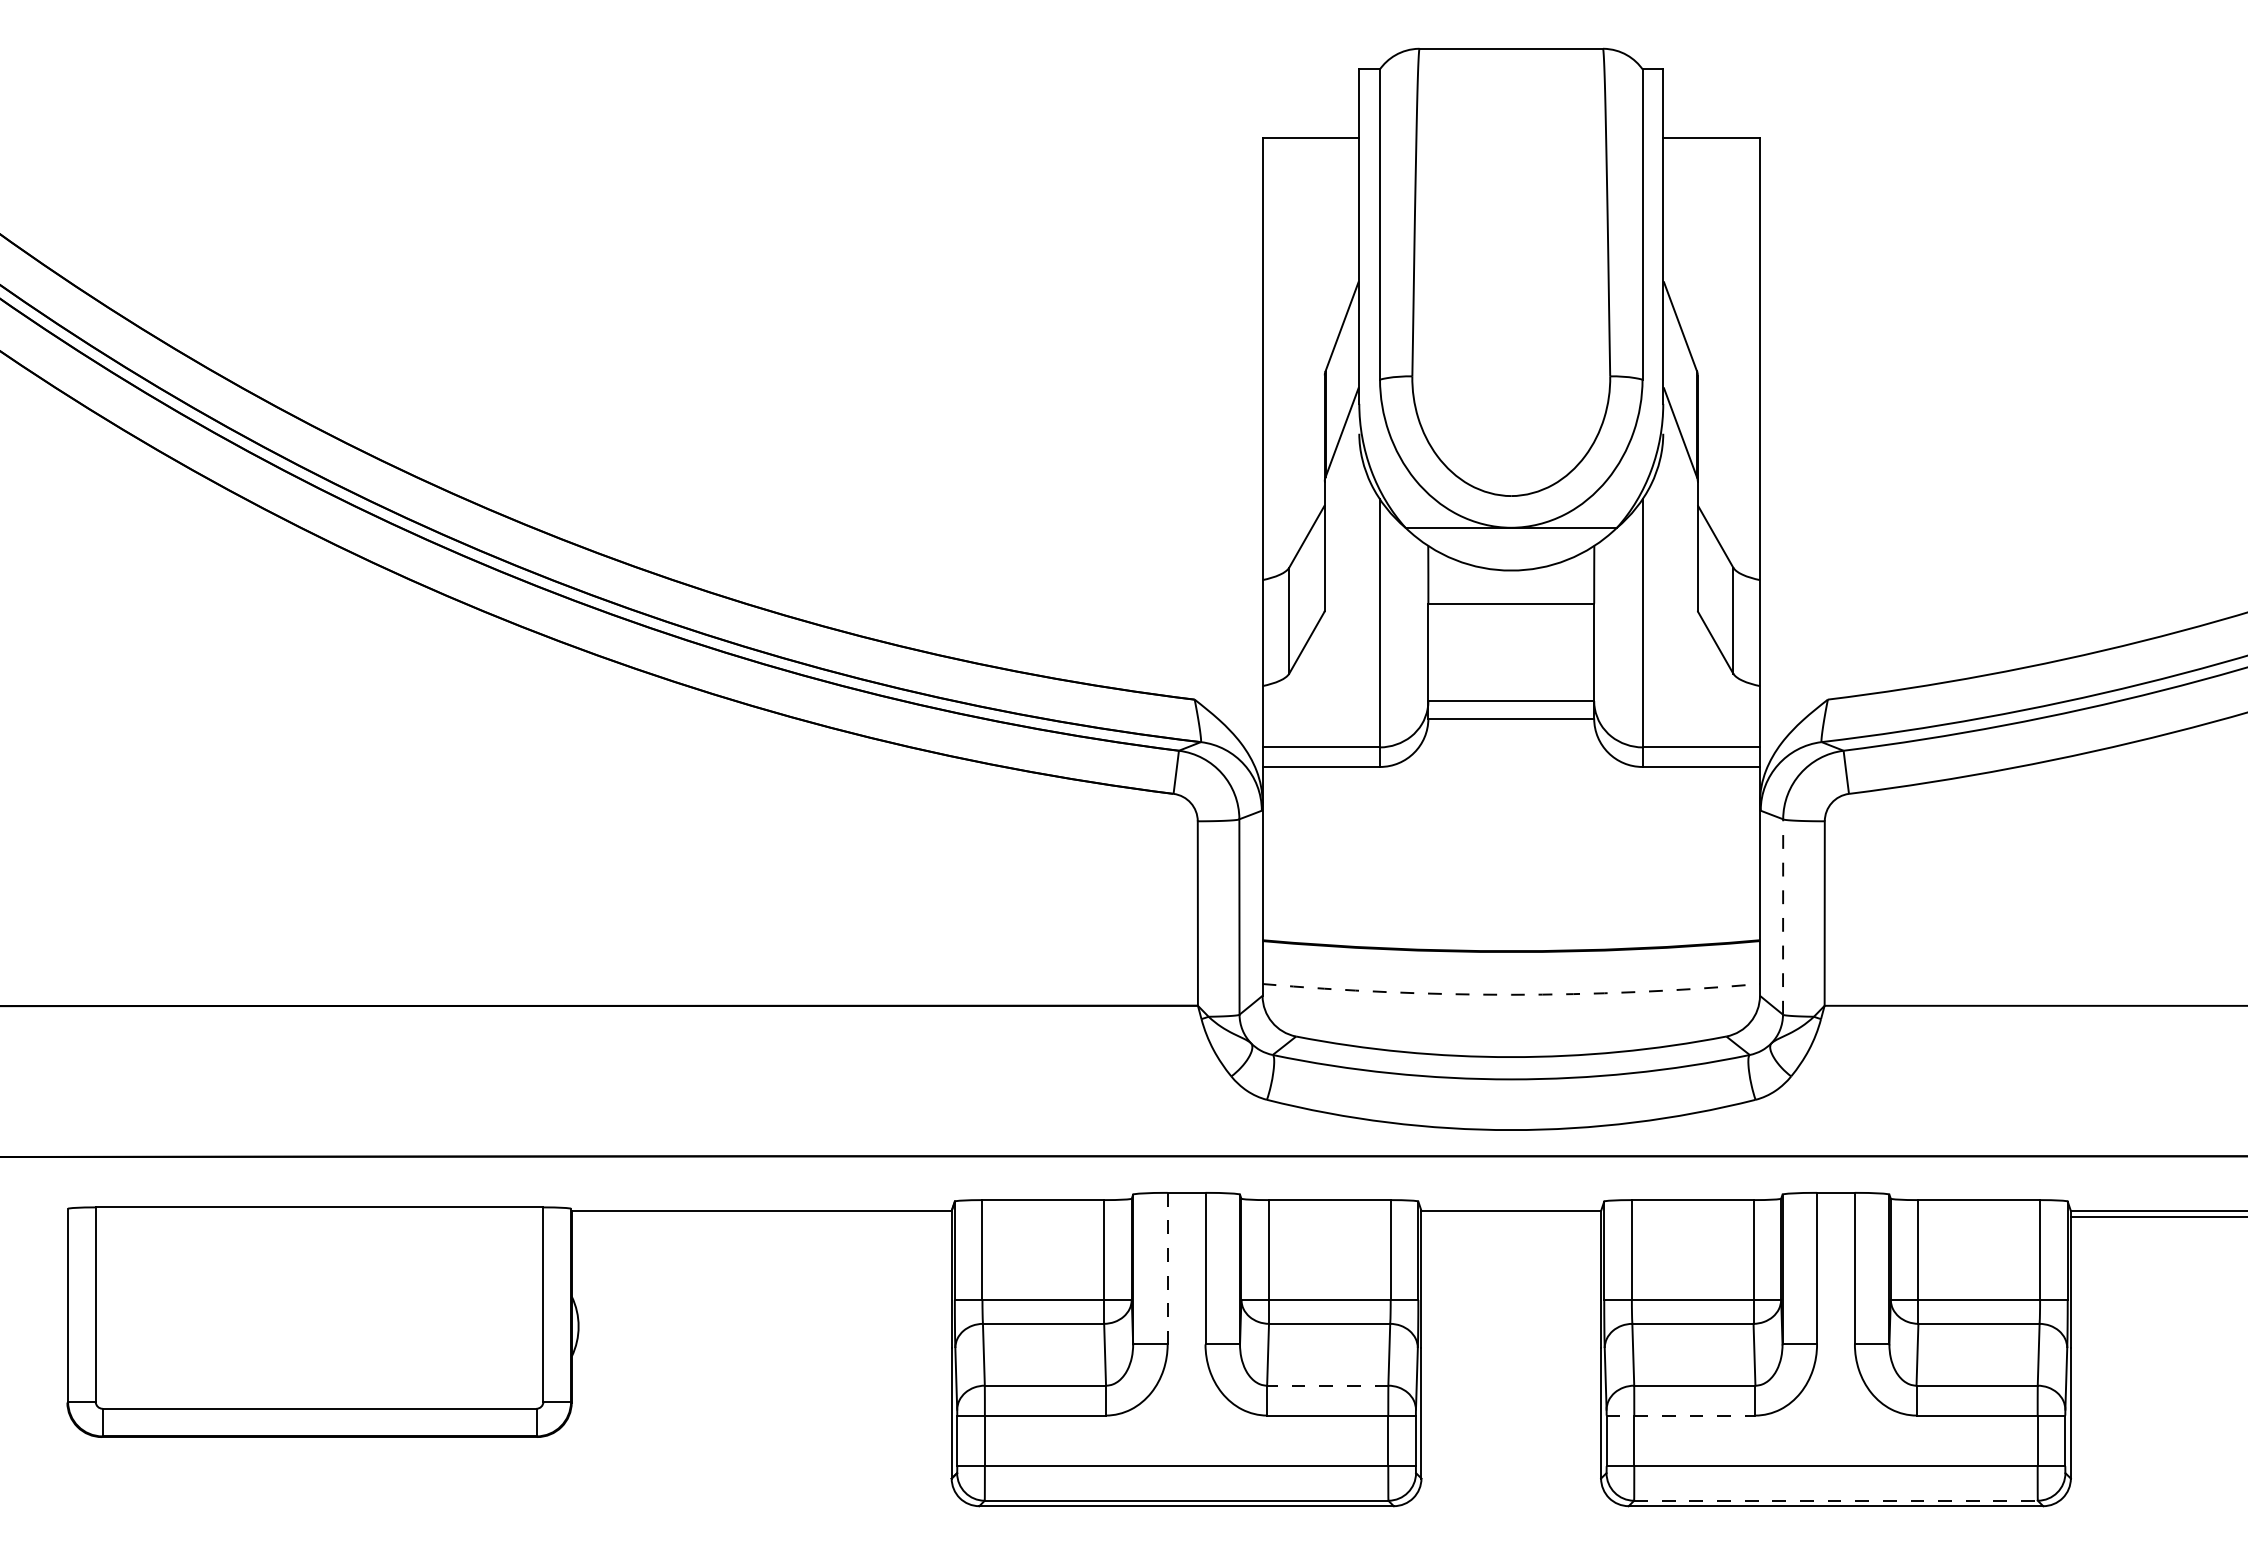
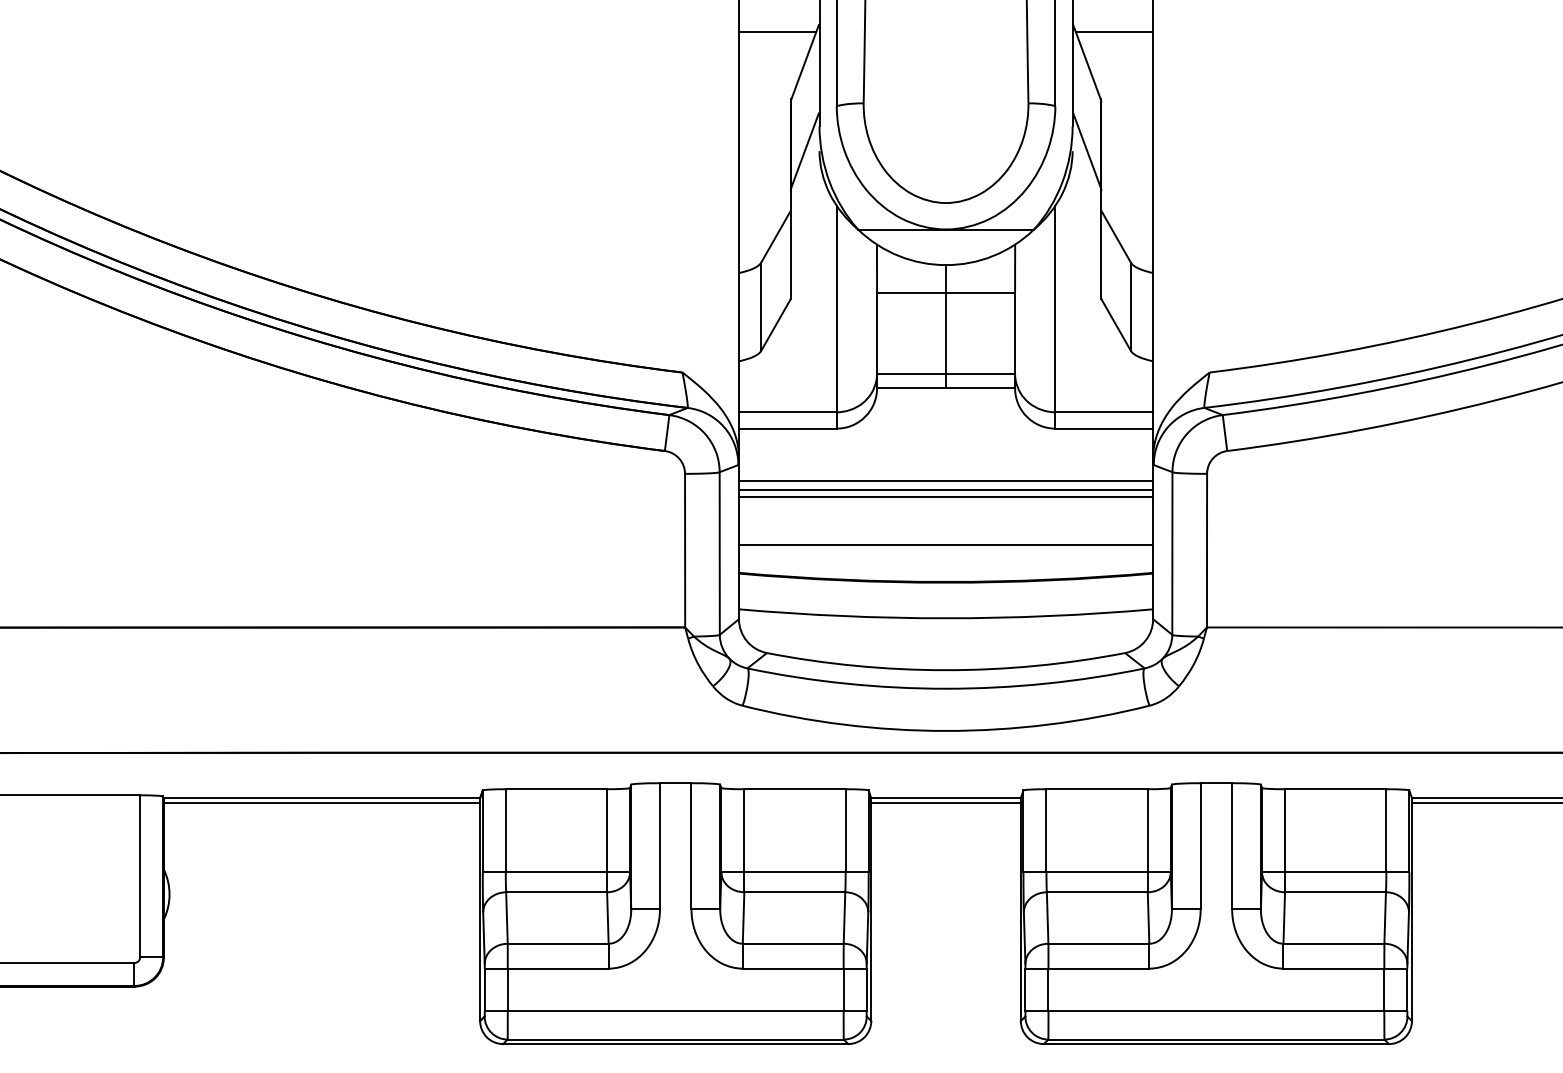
line: (1308, 290) -> (777, 31), added
line: (1713, 290) -> (1114, 31), added
line: (1511, 644) -> (946, 326), added
line: (1510, 829) -> (945, 480), added
line: (1510, 840) -> (945, 489), added
line: (1510, 849) -> (945, 497), added
line: (1510, 906) -> (945, 544), added
line: (1783, 916) -> (1172, 553), dashed -> solid
arc: (1511, 994) -> (946, 618), dashed -> solid
line: (761, 1216) -> (321, 802), added
line: (1511, 1216) -> (946, 802), added
line: (1167, 1268) -> (659, 846), dashed -> solid
line: (1327, 1385) -> (793, 943), dashed -> solid
line: (1681, 1415) -> (1087, 968), dashed -> solid
line: (1835, 1500) -> (1216, 1039), dashed -> solid

